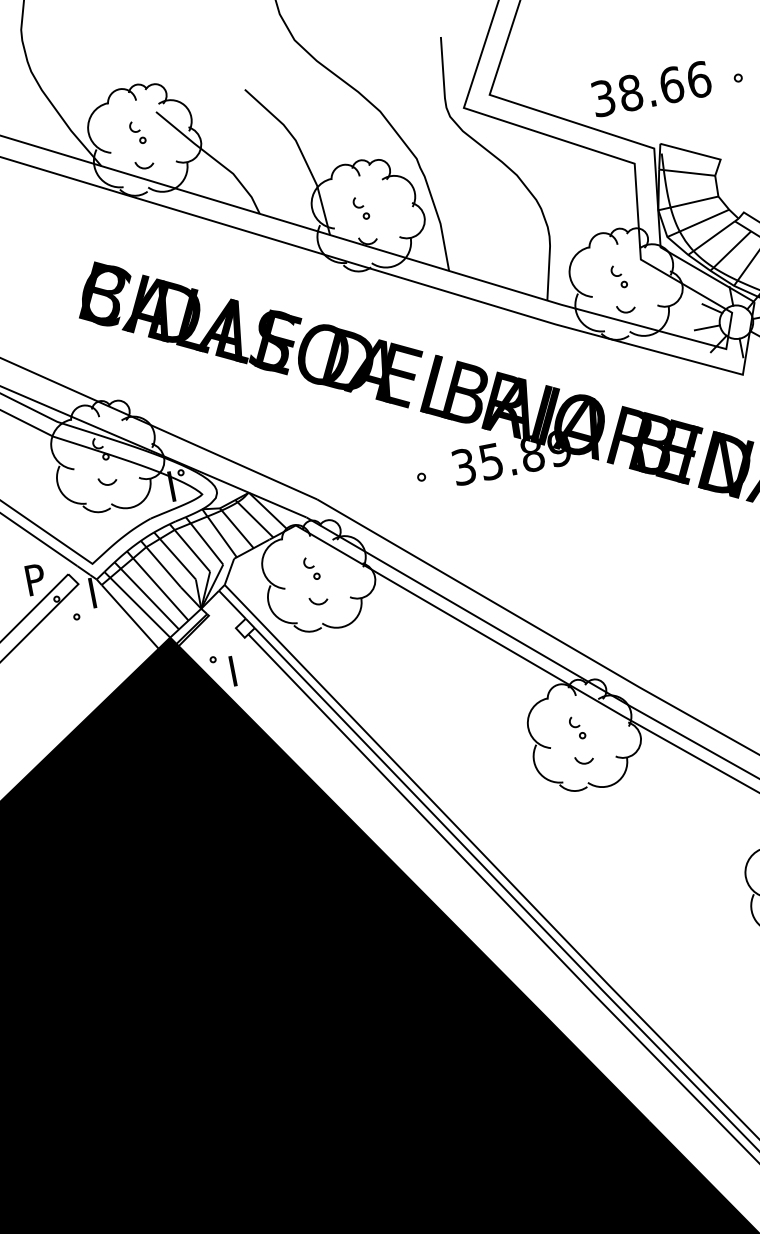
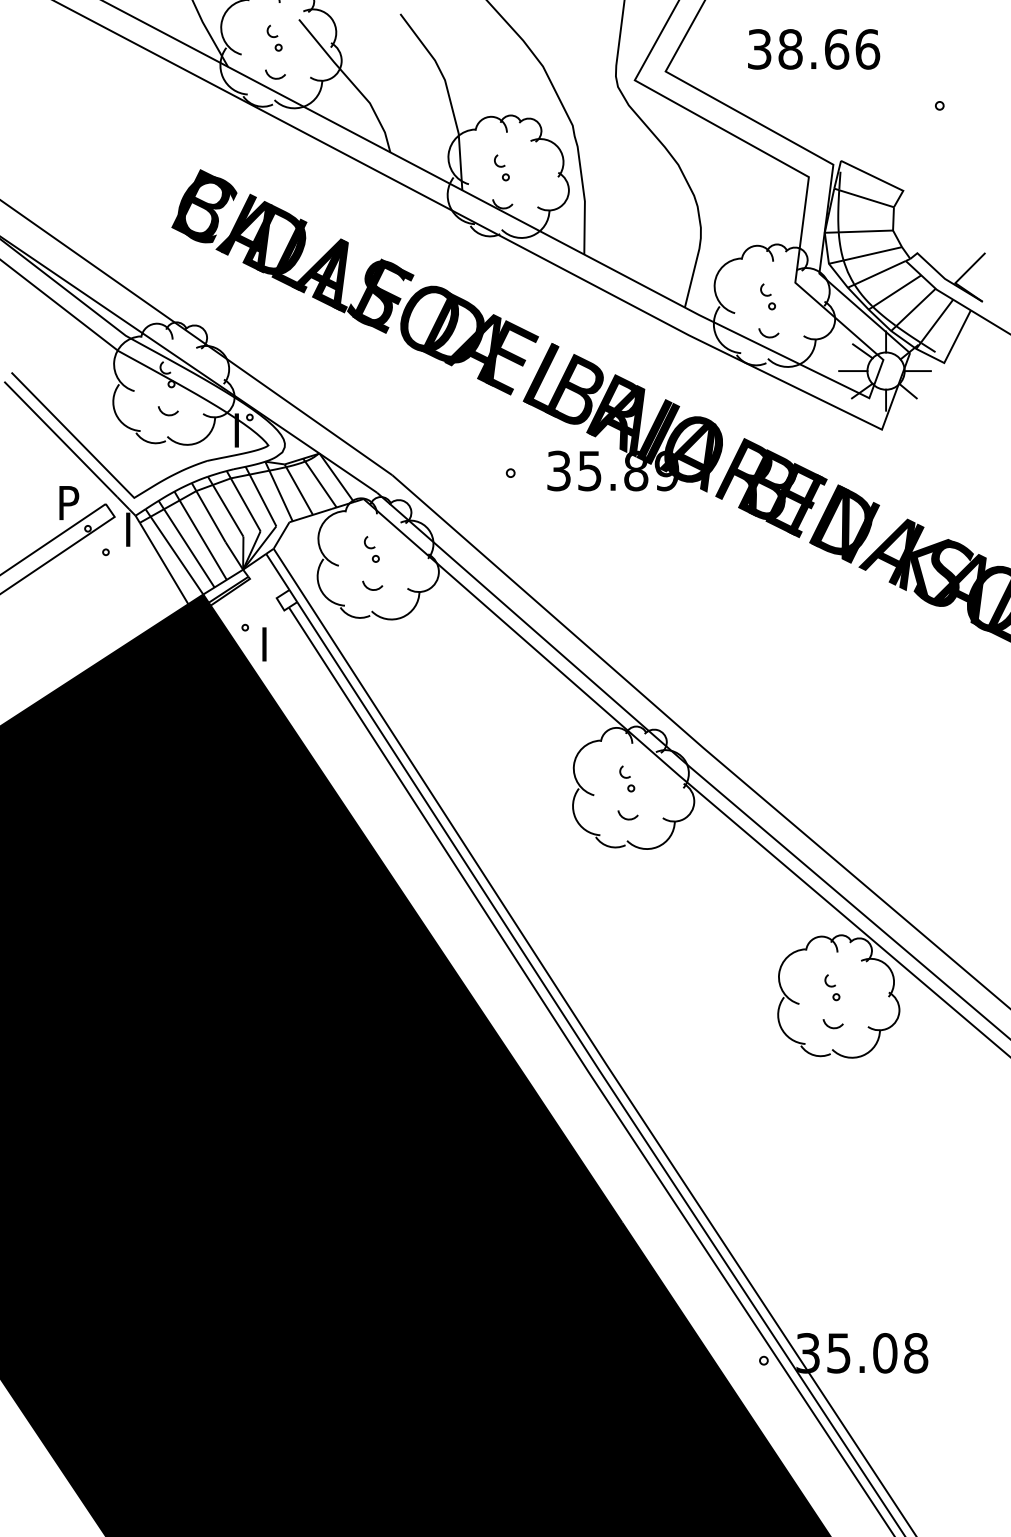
text: (651, 89) -> (814, 49), moved

